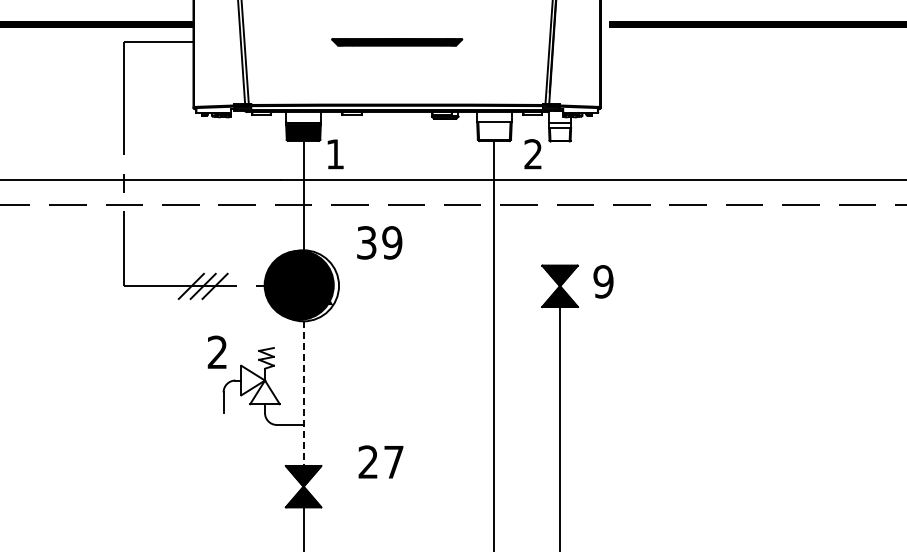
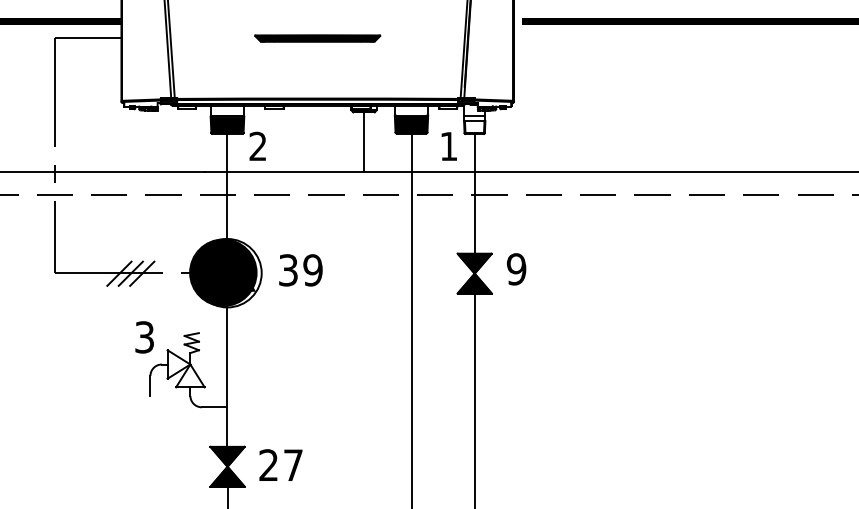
fill: (494, 130) -> (411, 123), added
line: (445, 149) -> (364, 141), added
text: (334, 154) -> (257, 146), 1 -> 2
text: (532, 154) -> (448, 146), 2 -> 1
line: (560, 202) -> (475, 192), added
text: (379, 242) -> (300, 270), moved
text: (217, 352) -> (144, 337), 2 -> 3
line: (303, 394) -> (227, 377), dashed -> solid
text: (380, 461) -> (280, 464), moved

